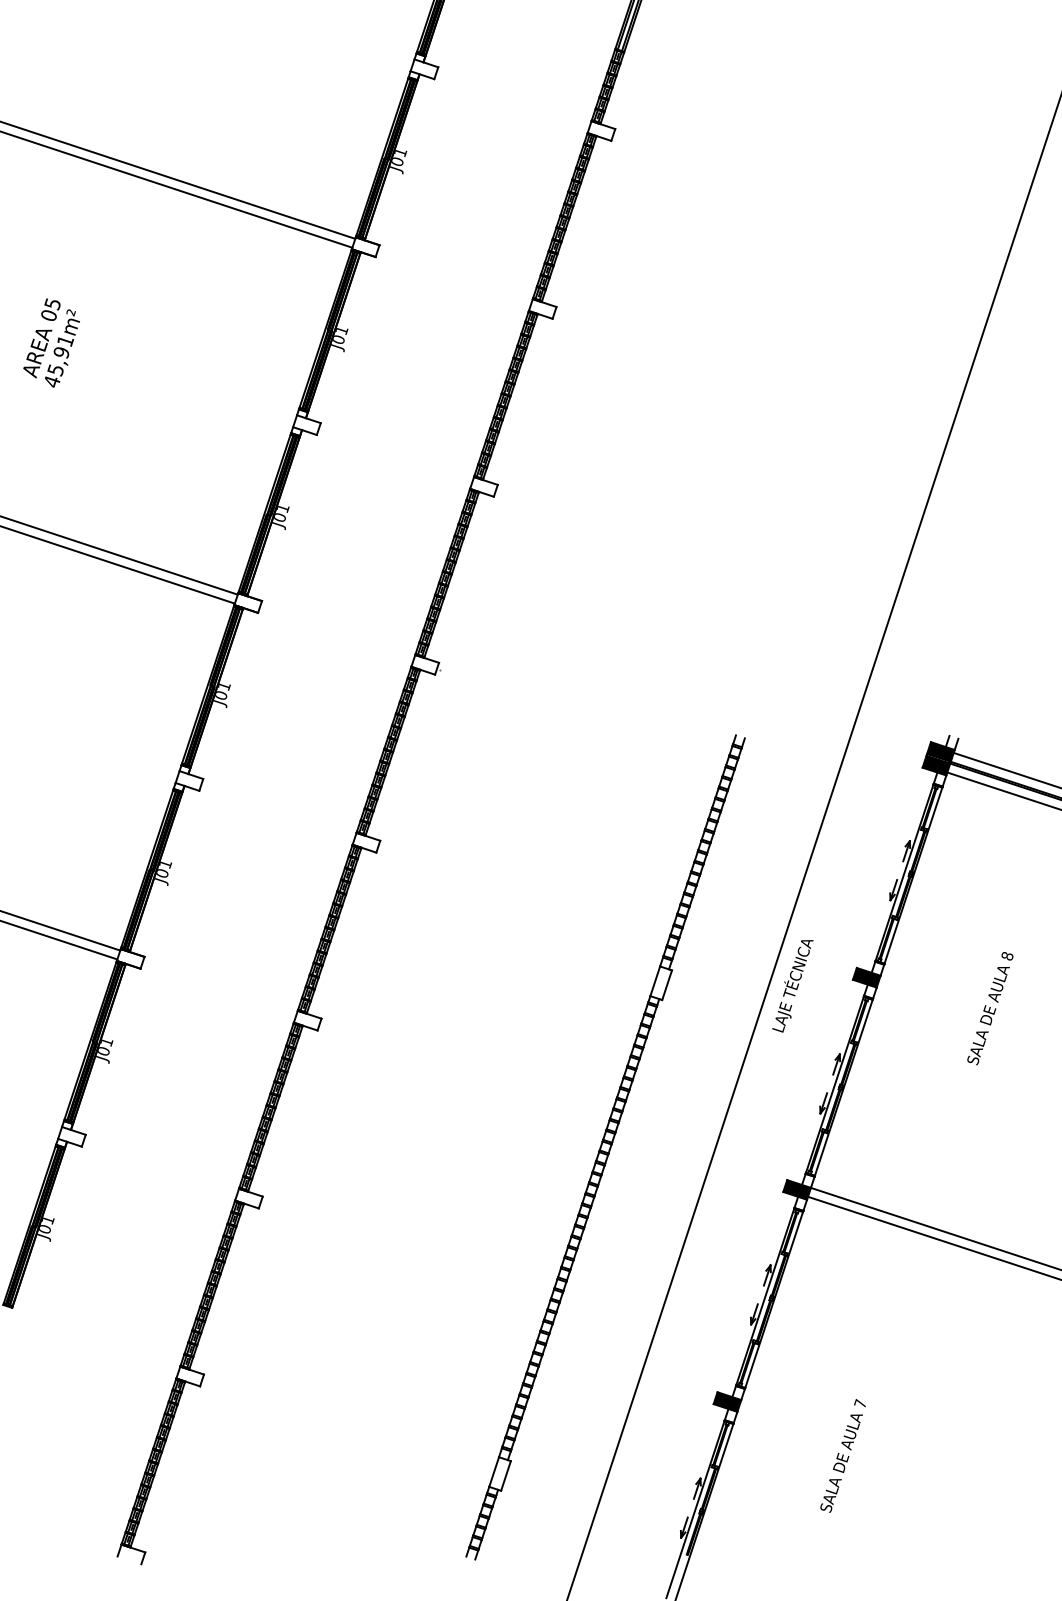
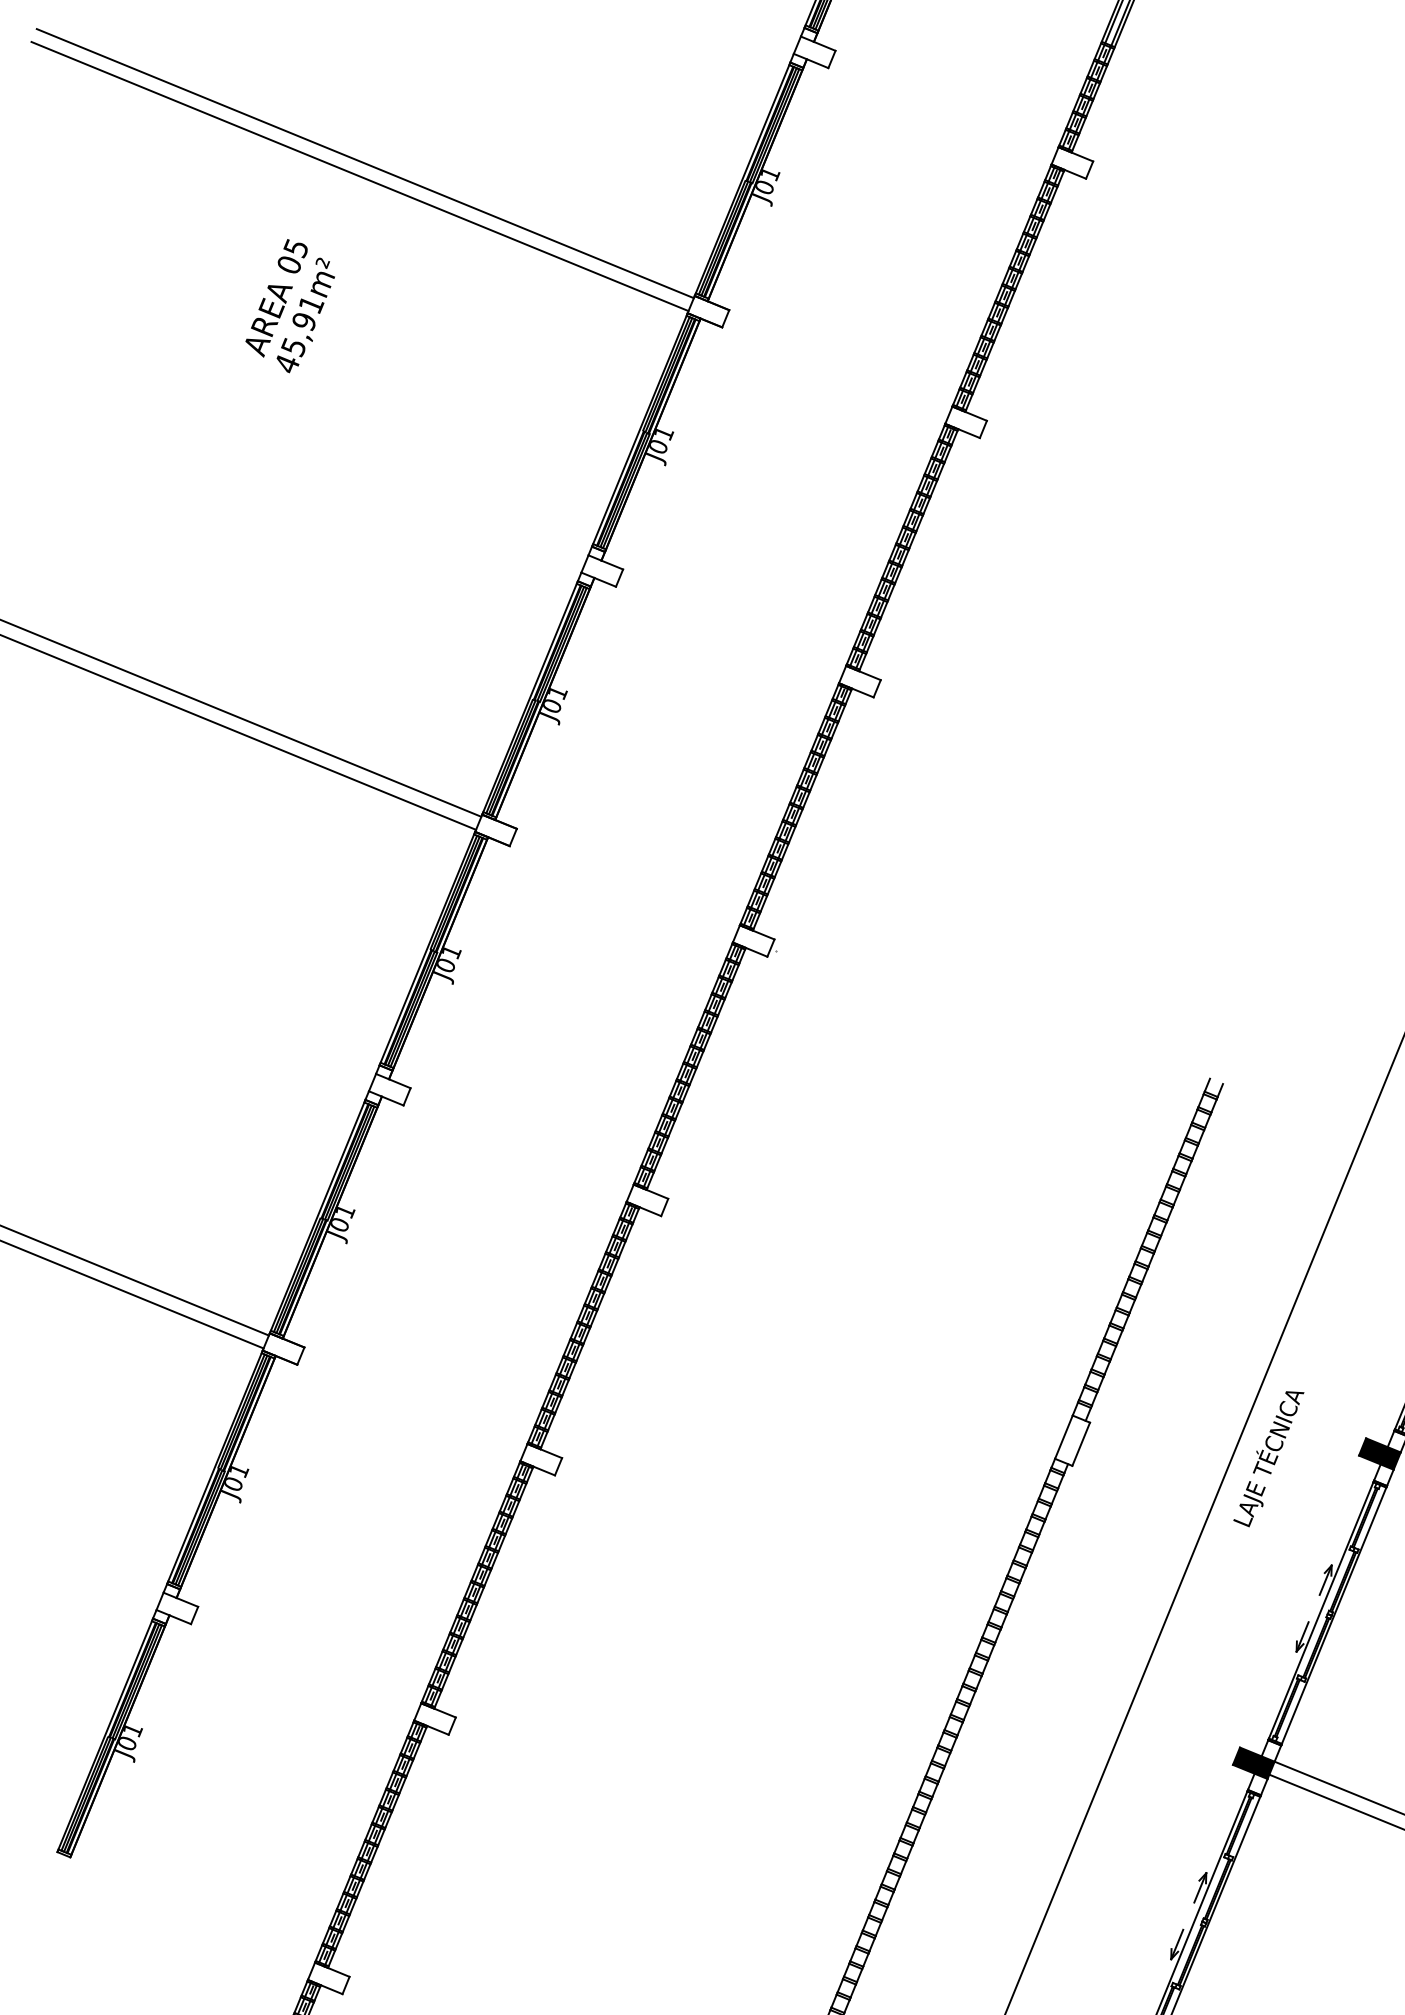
text: (51, 342) -> (290, 305), moved

